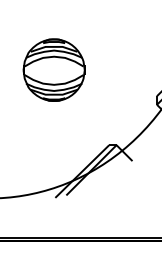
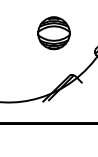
part: (53, 70) -> (53, 33), moved

